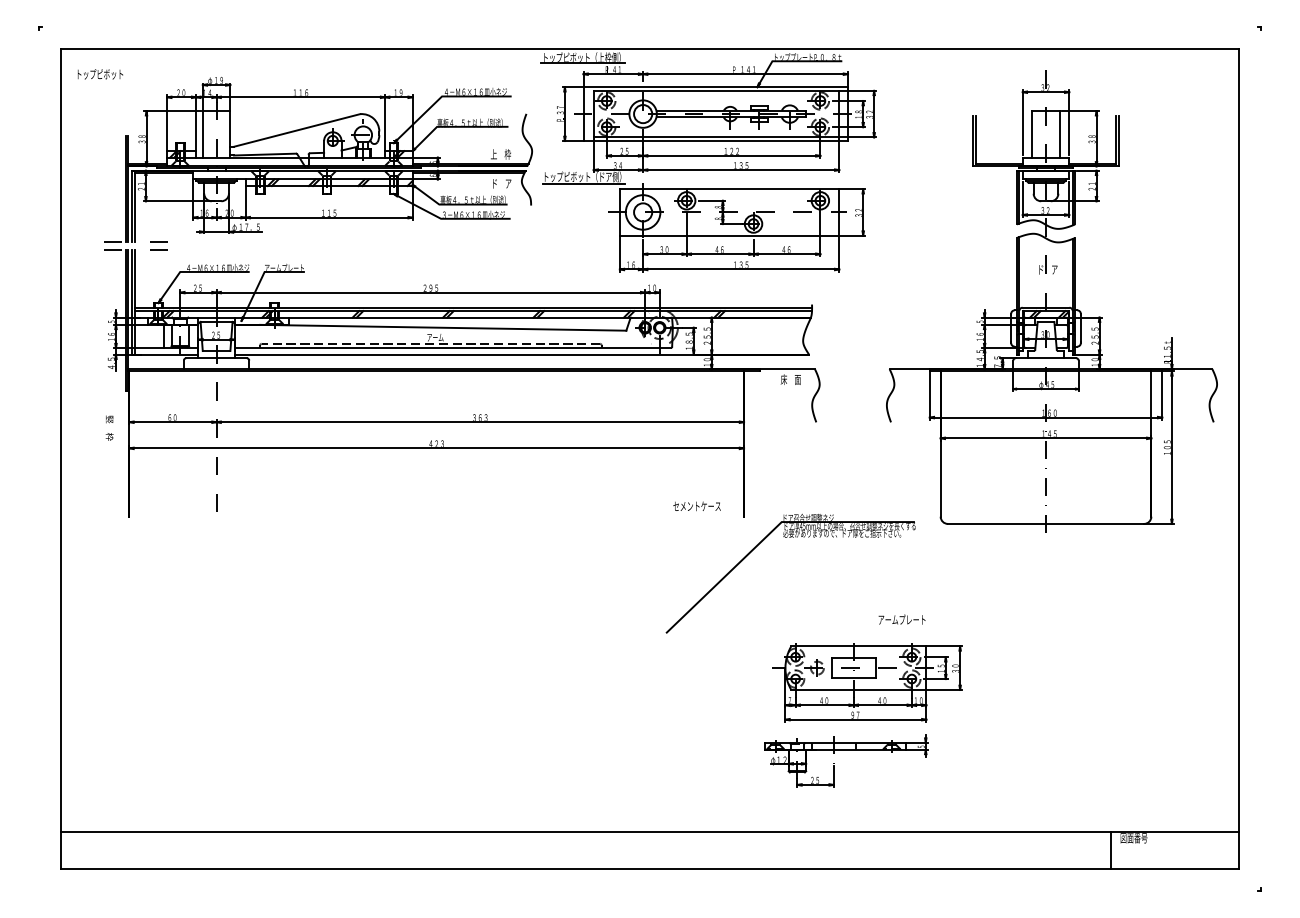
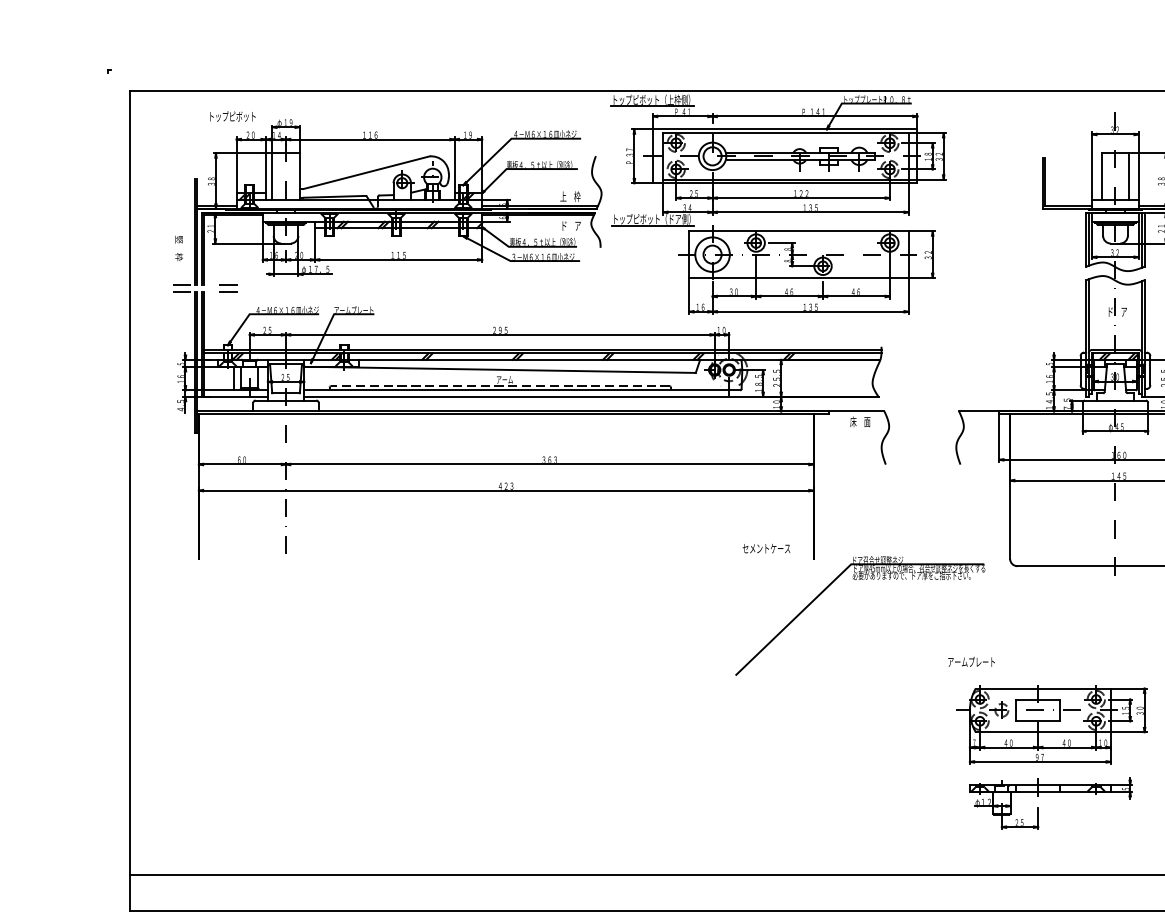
text: (99, 74) -> (231, 116), moved
text: (109, 427) -> (178, 247), moved
part: (867, 682) -> (1051, 724), moved
part: (846, 750) -> (1050, 792), moved

